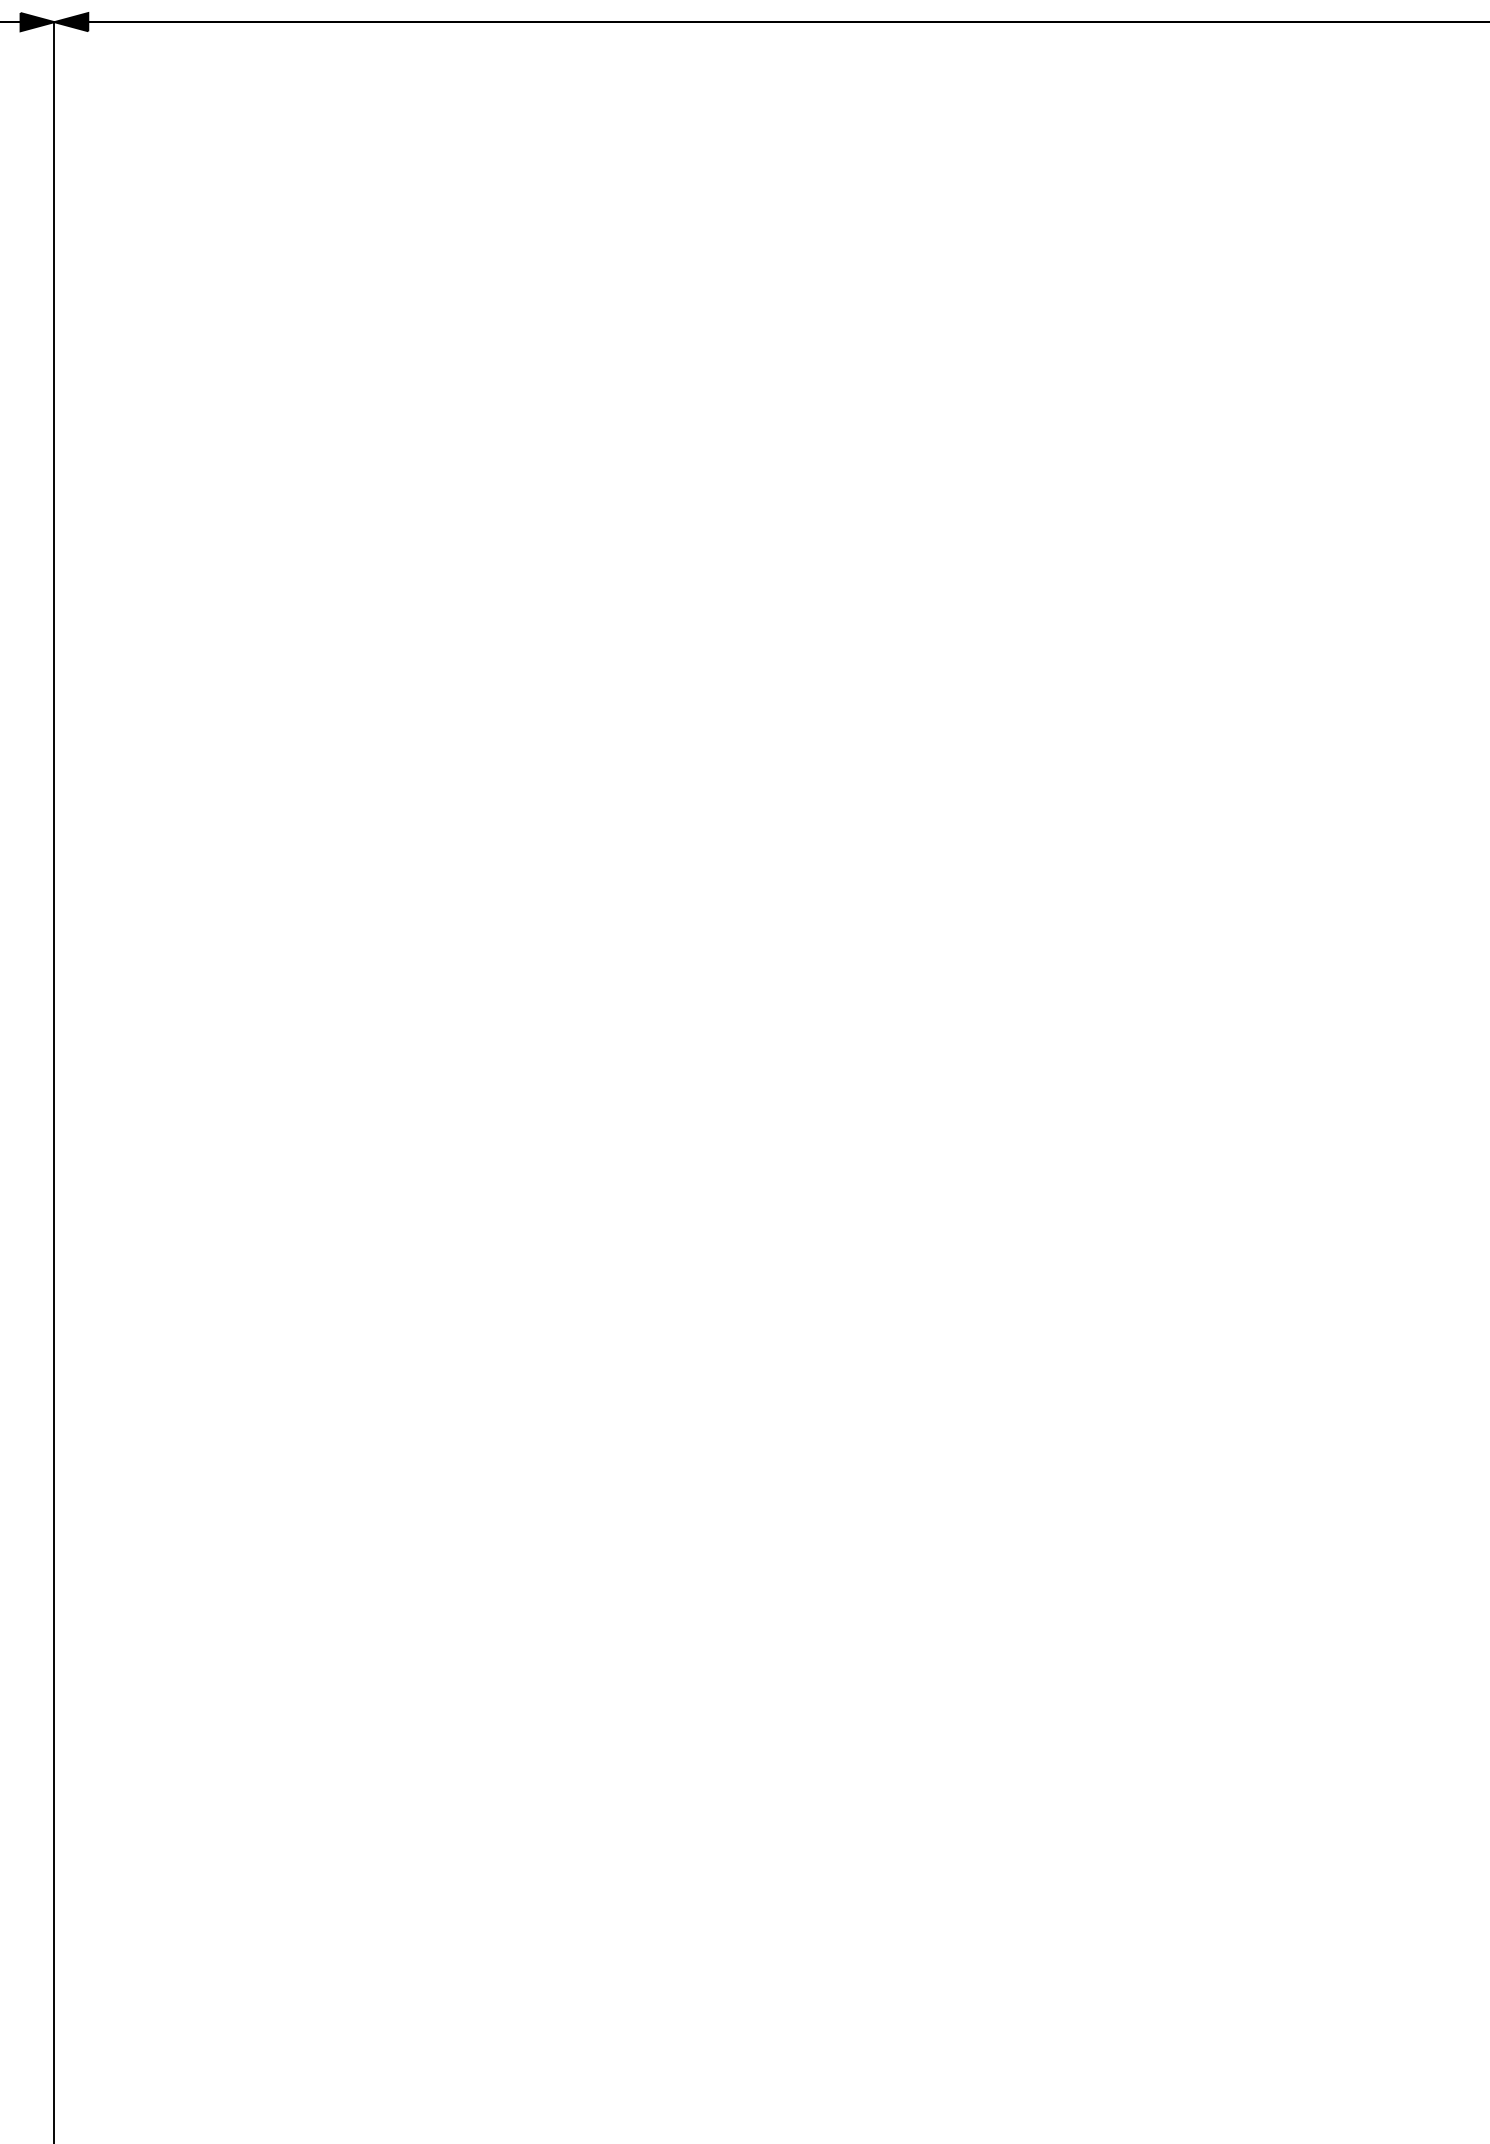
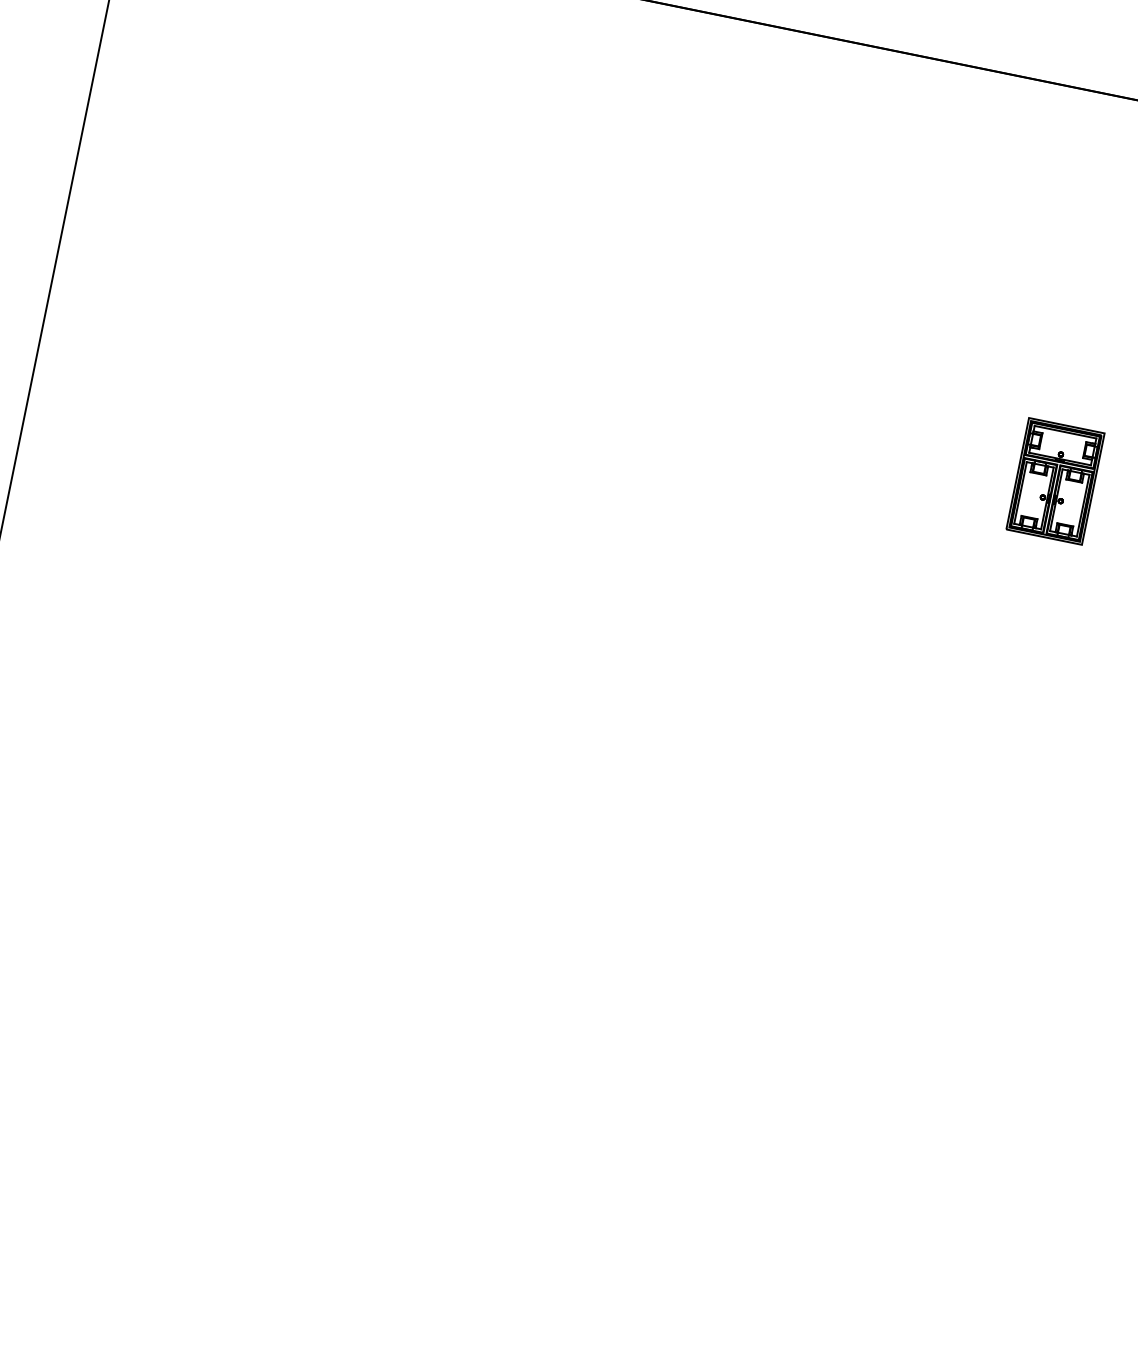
part: (1331, 508) -> (1055, 481), added

